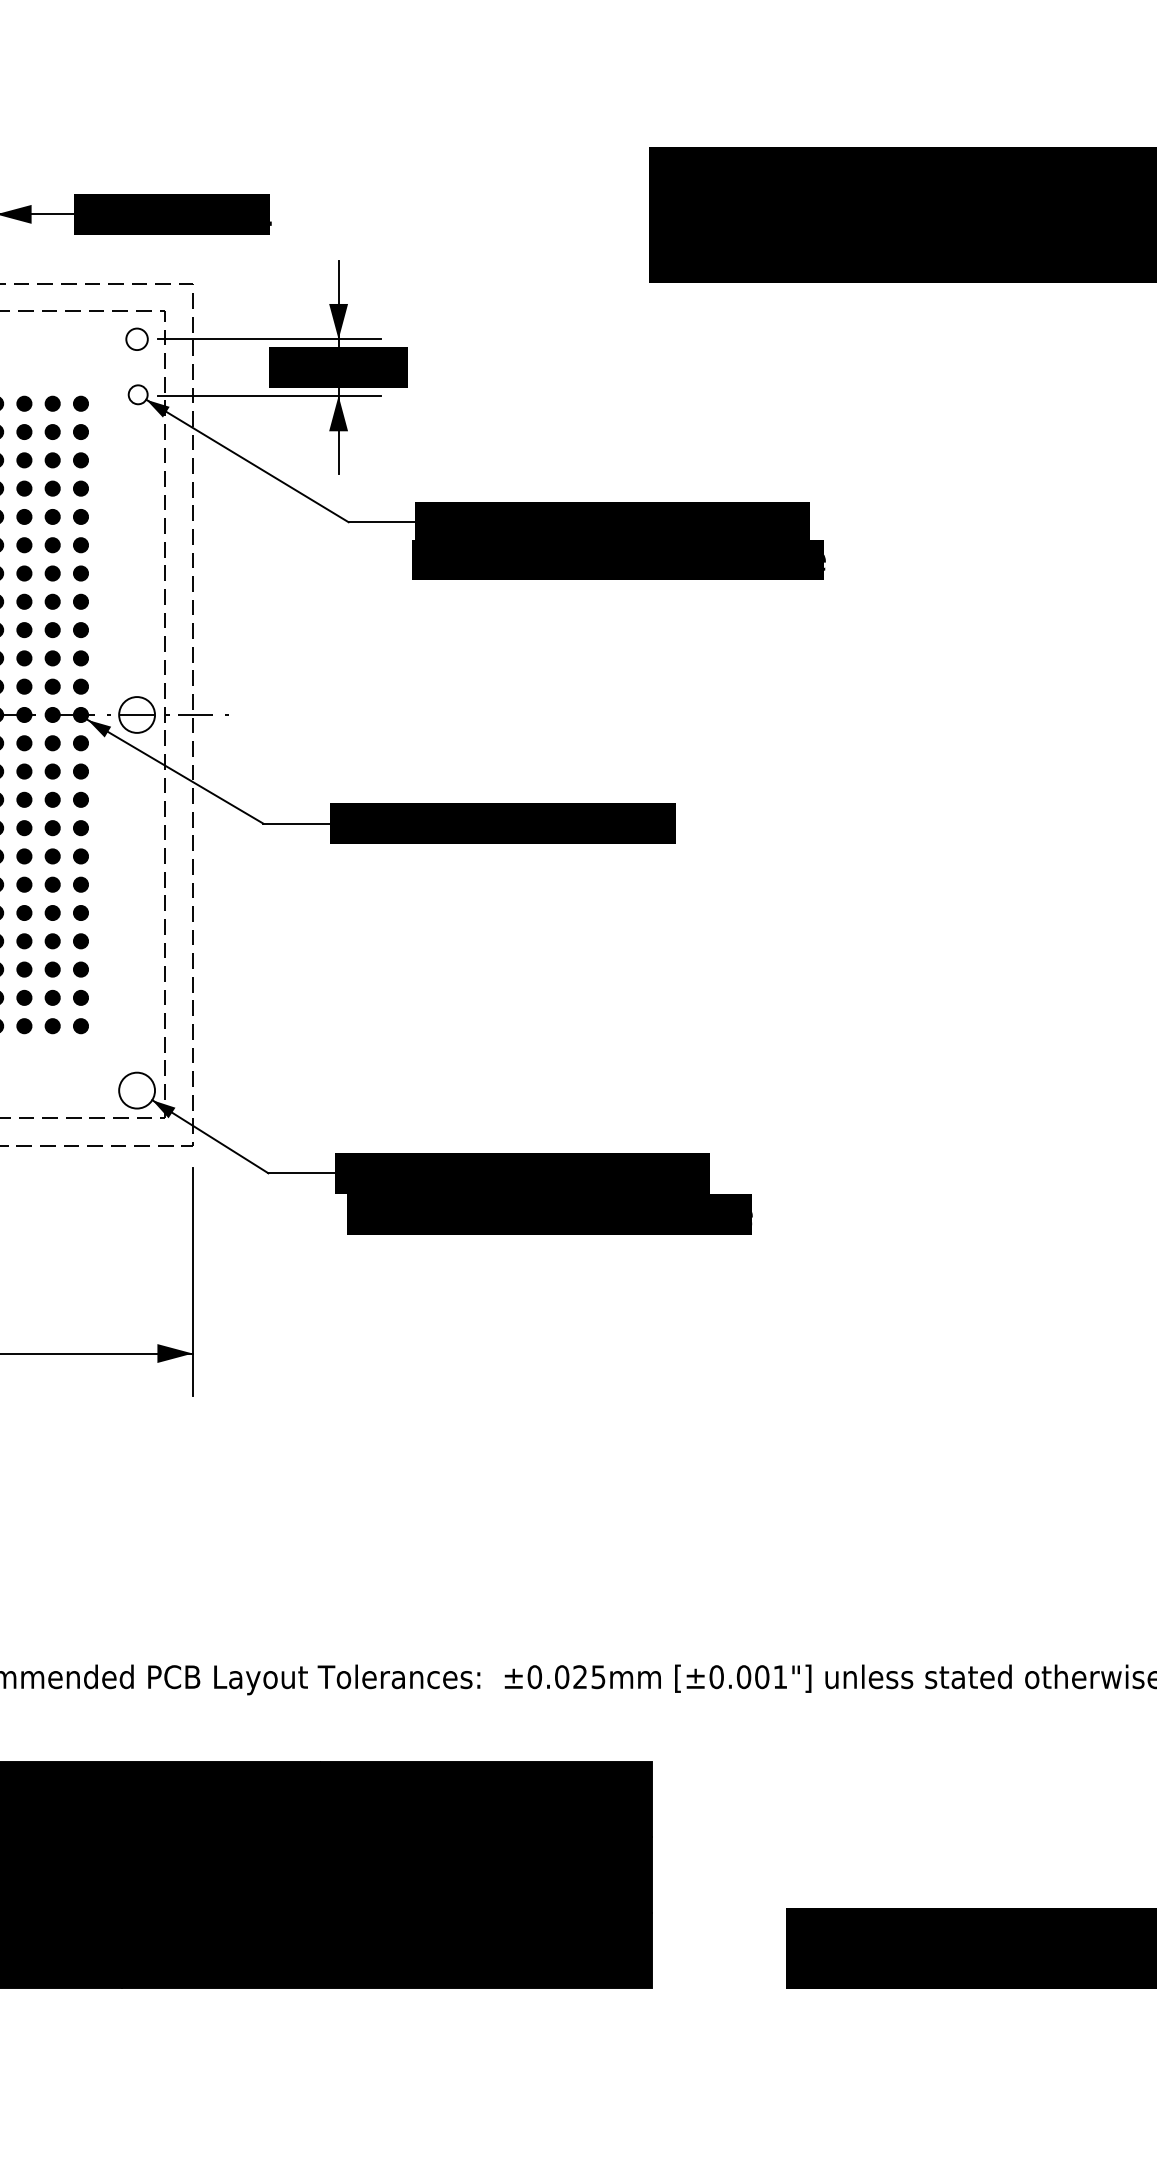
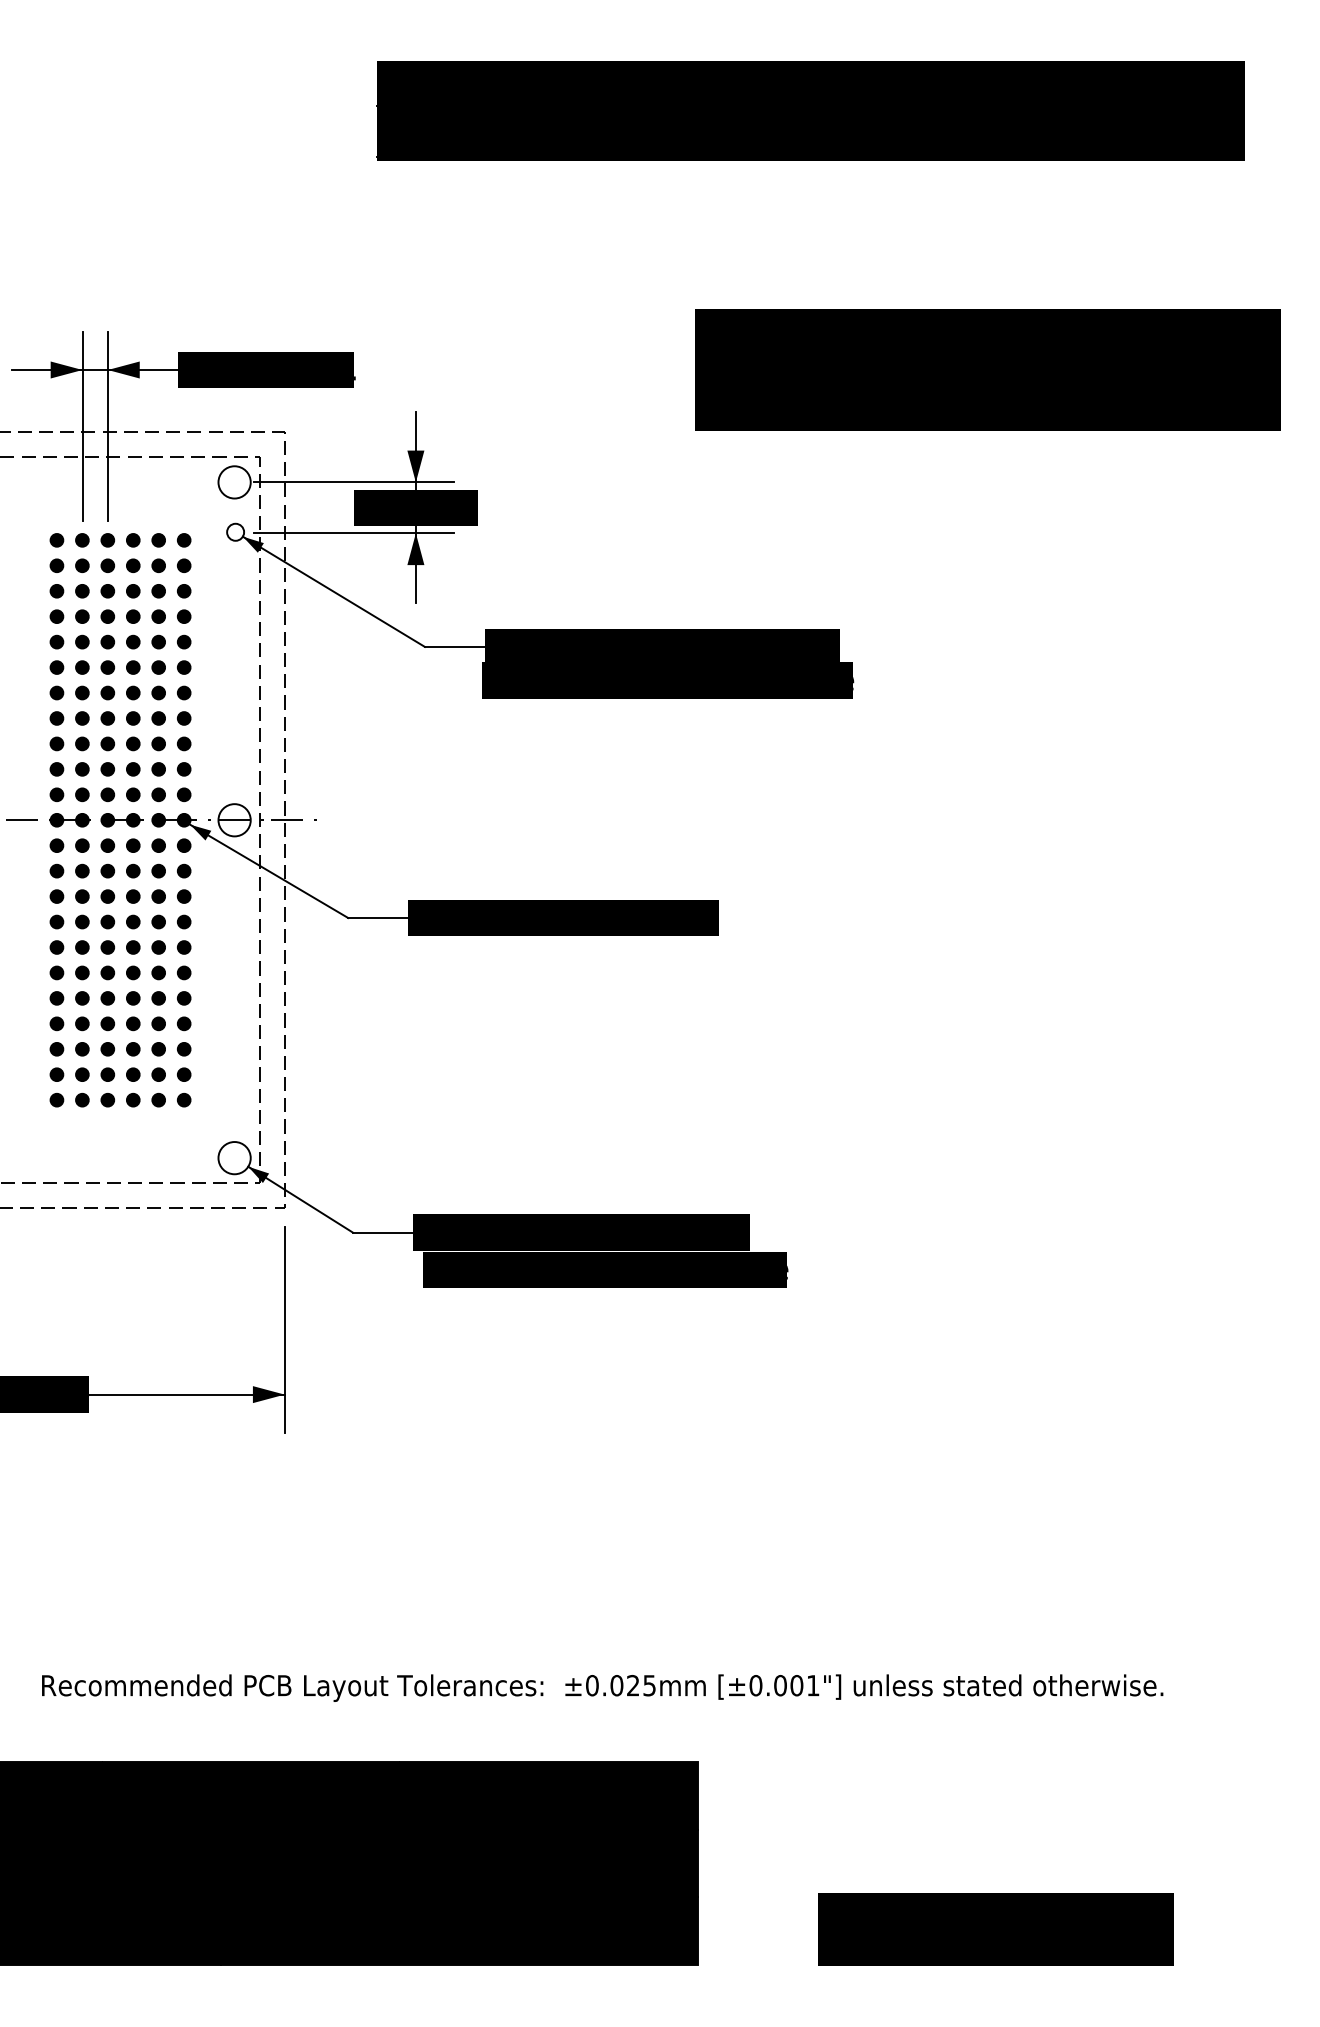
circle: (136, 339) -> (234, 482), size x1.67

